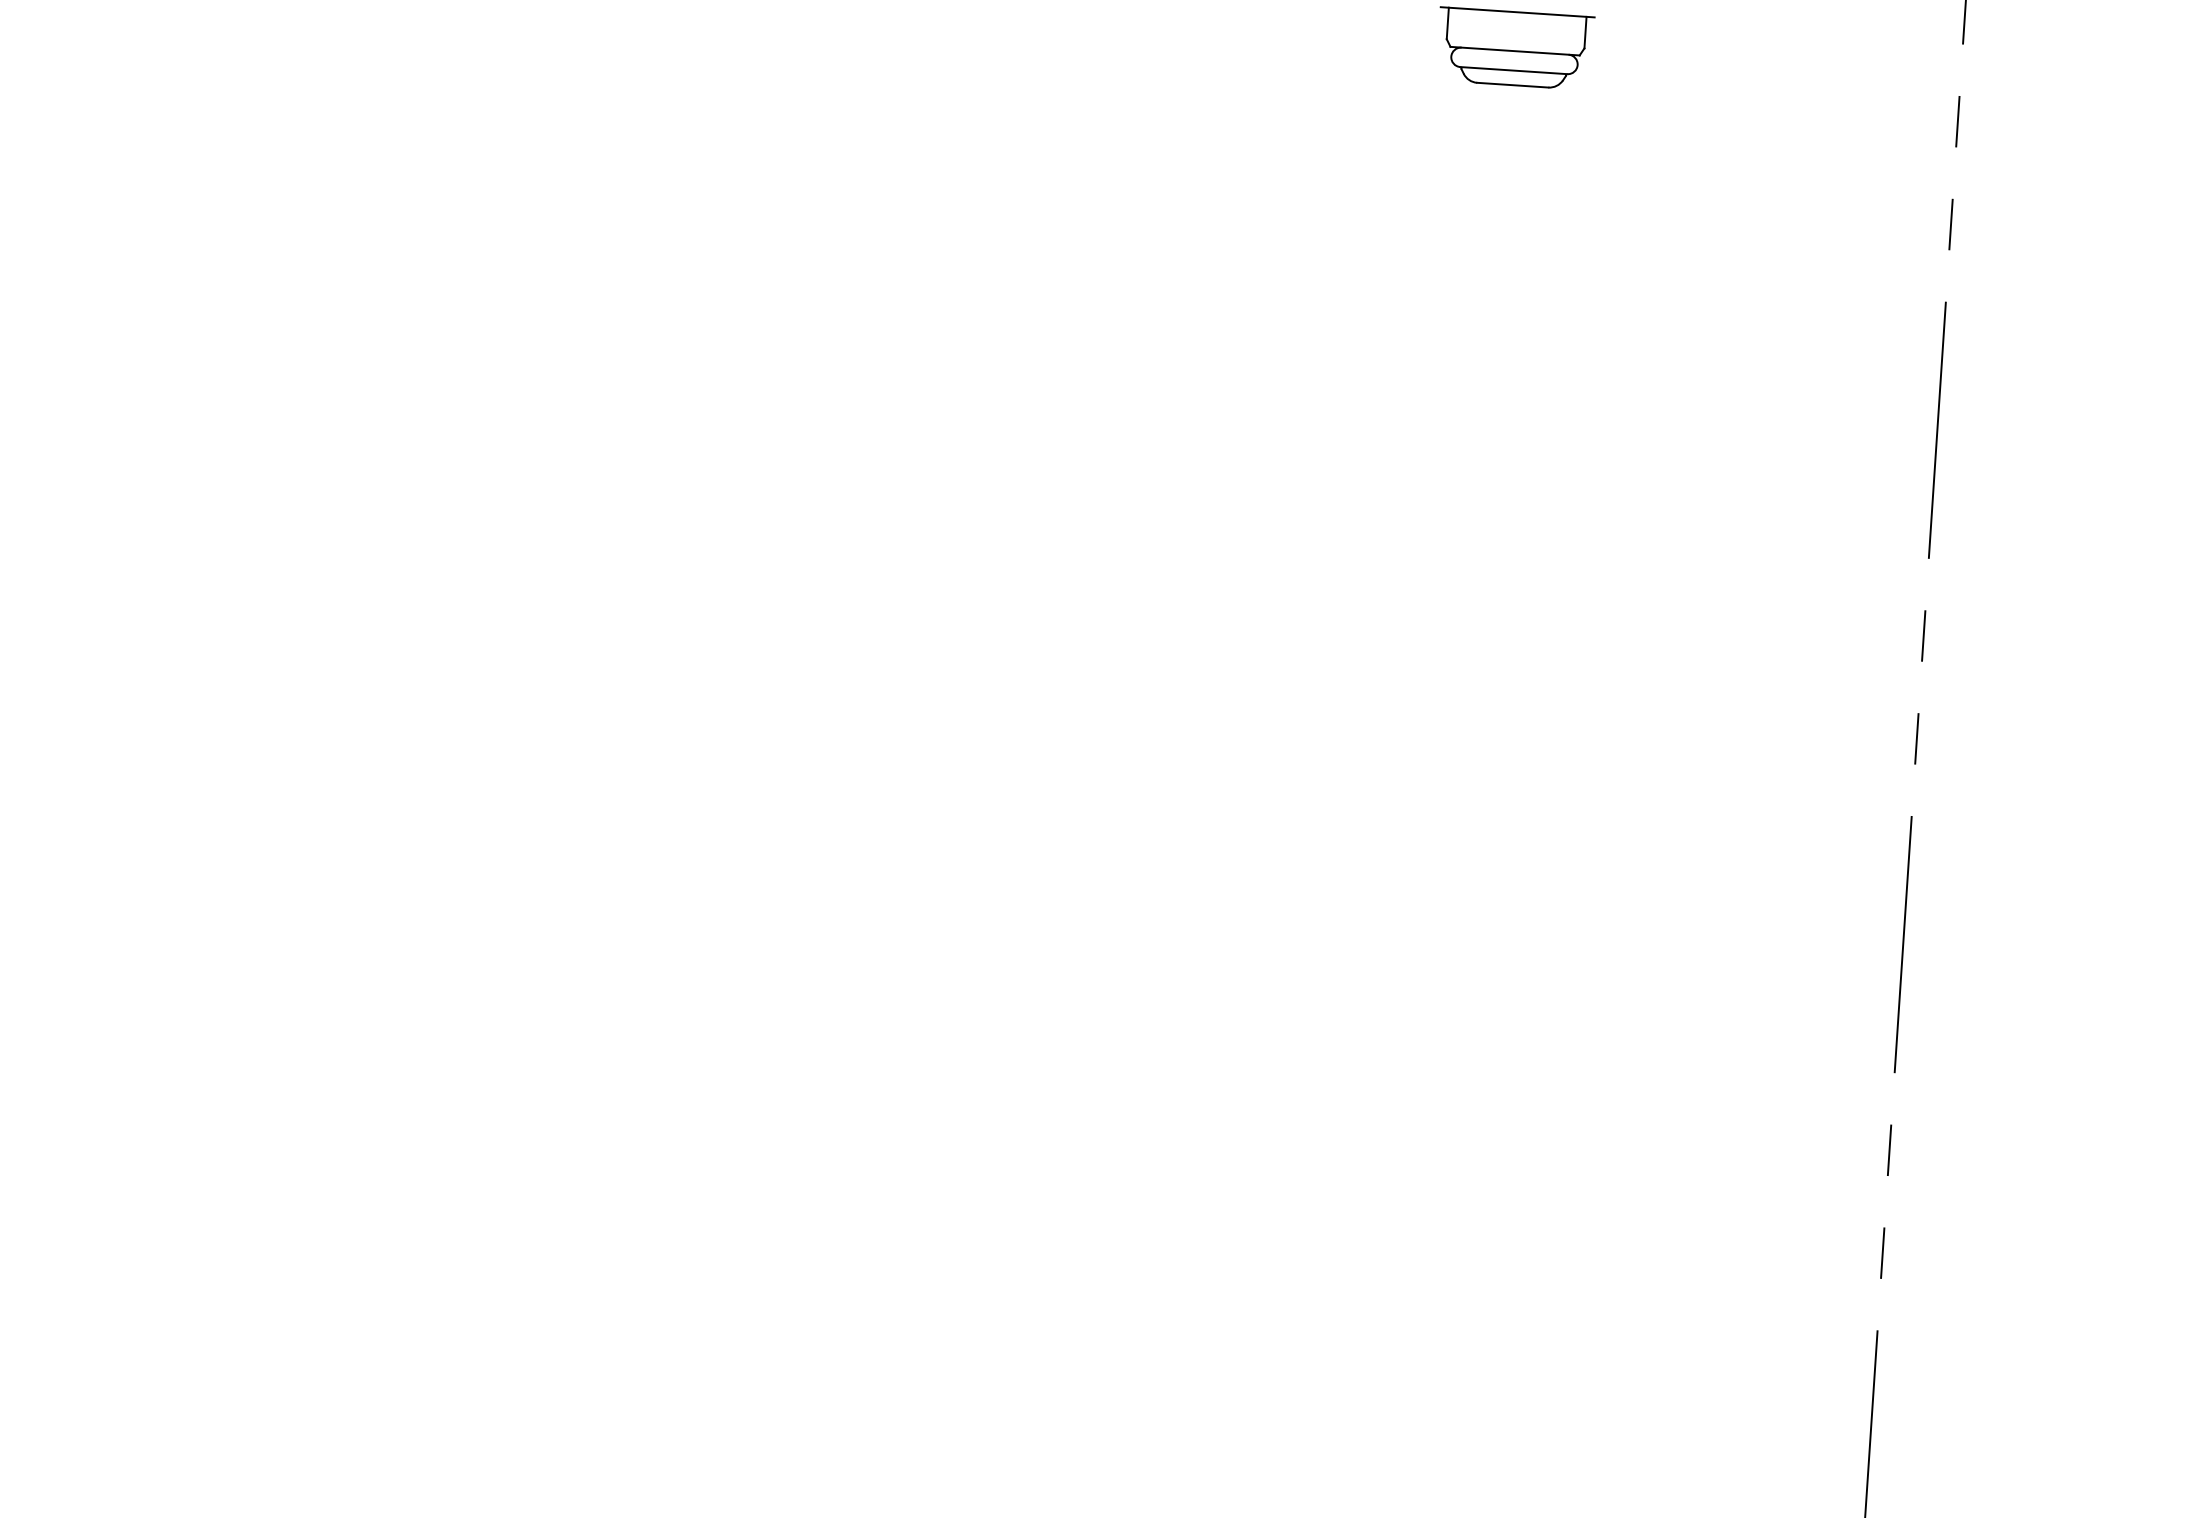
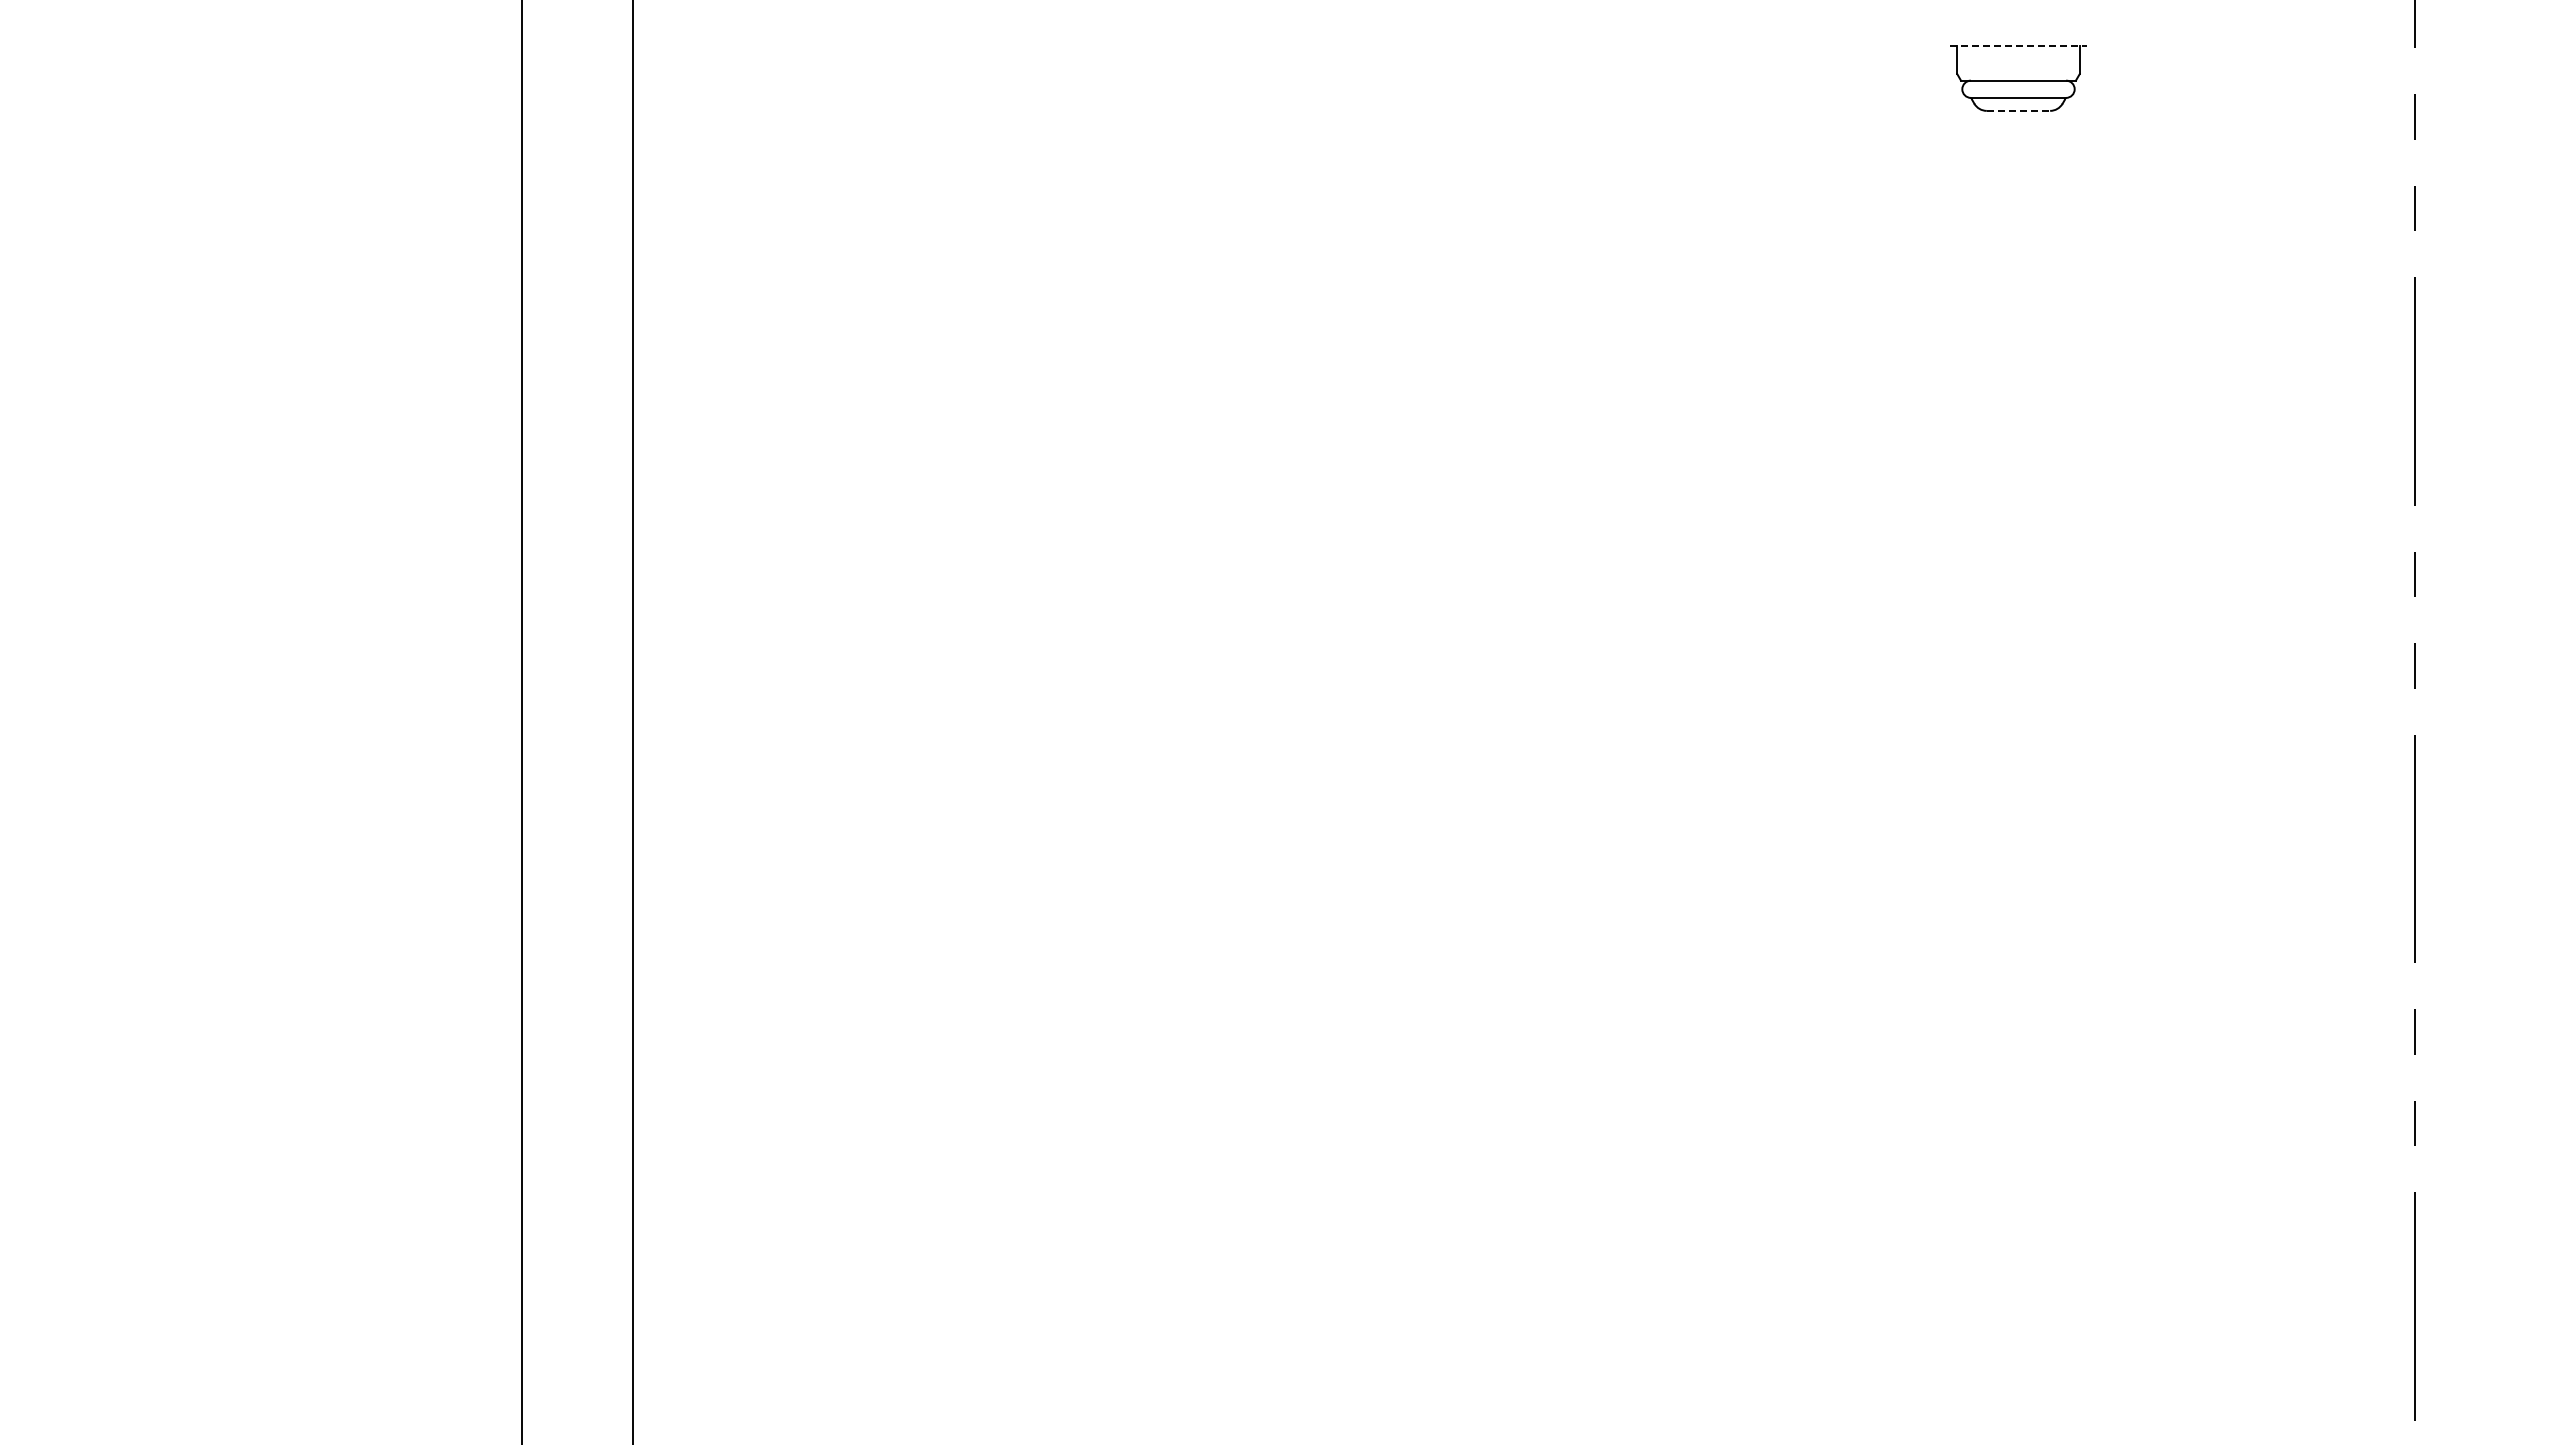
line: (1518, 12) -> (2019, 46), solid -> dashed
line: (1512, 84) -> (2018, 110), solid -> dashed

